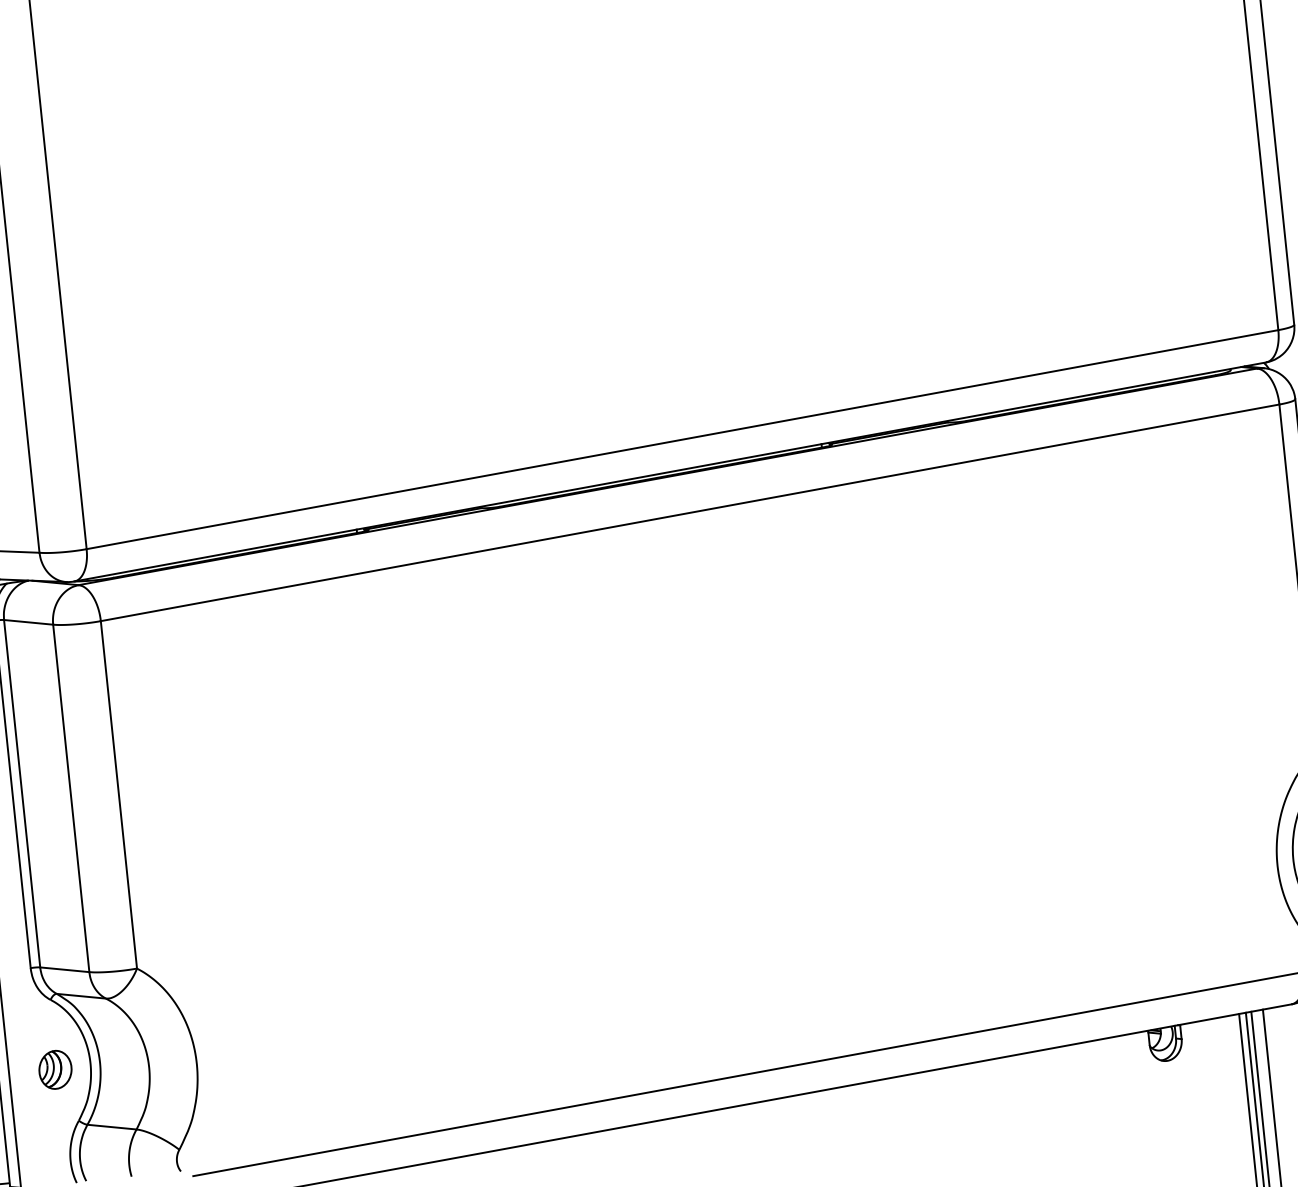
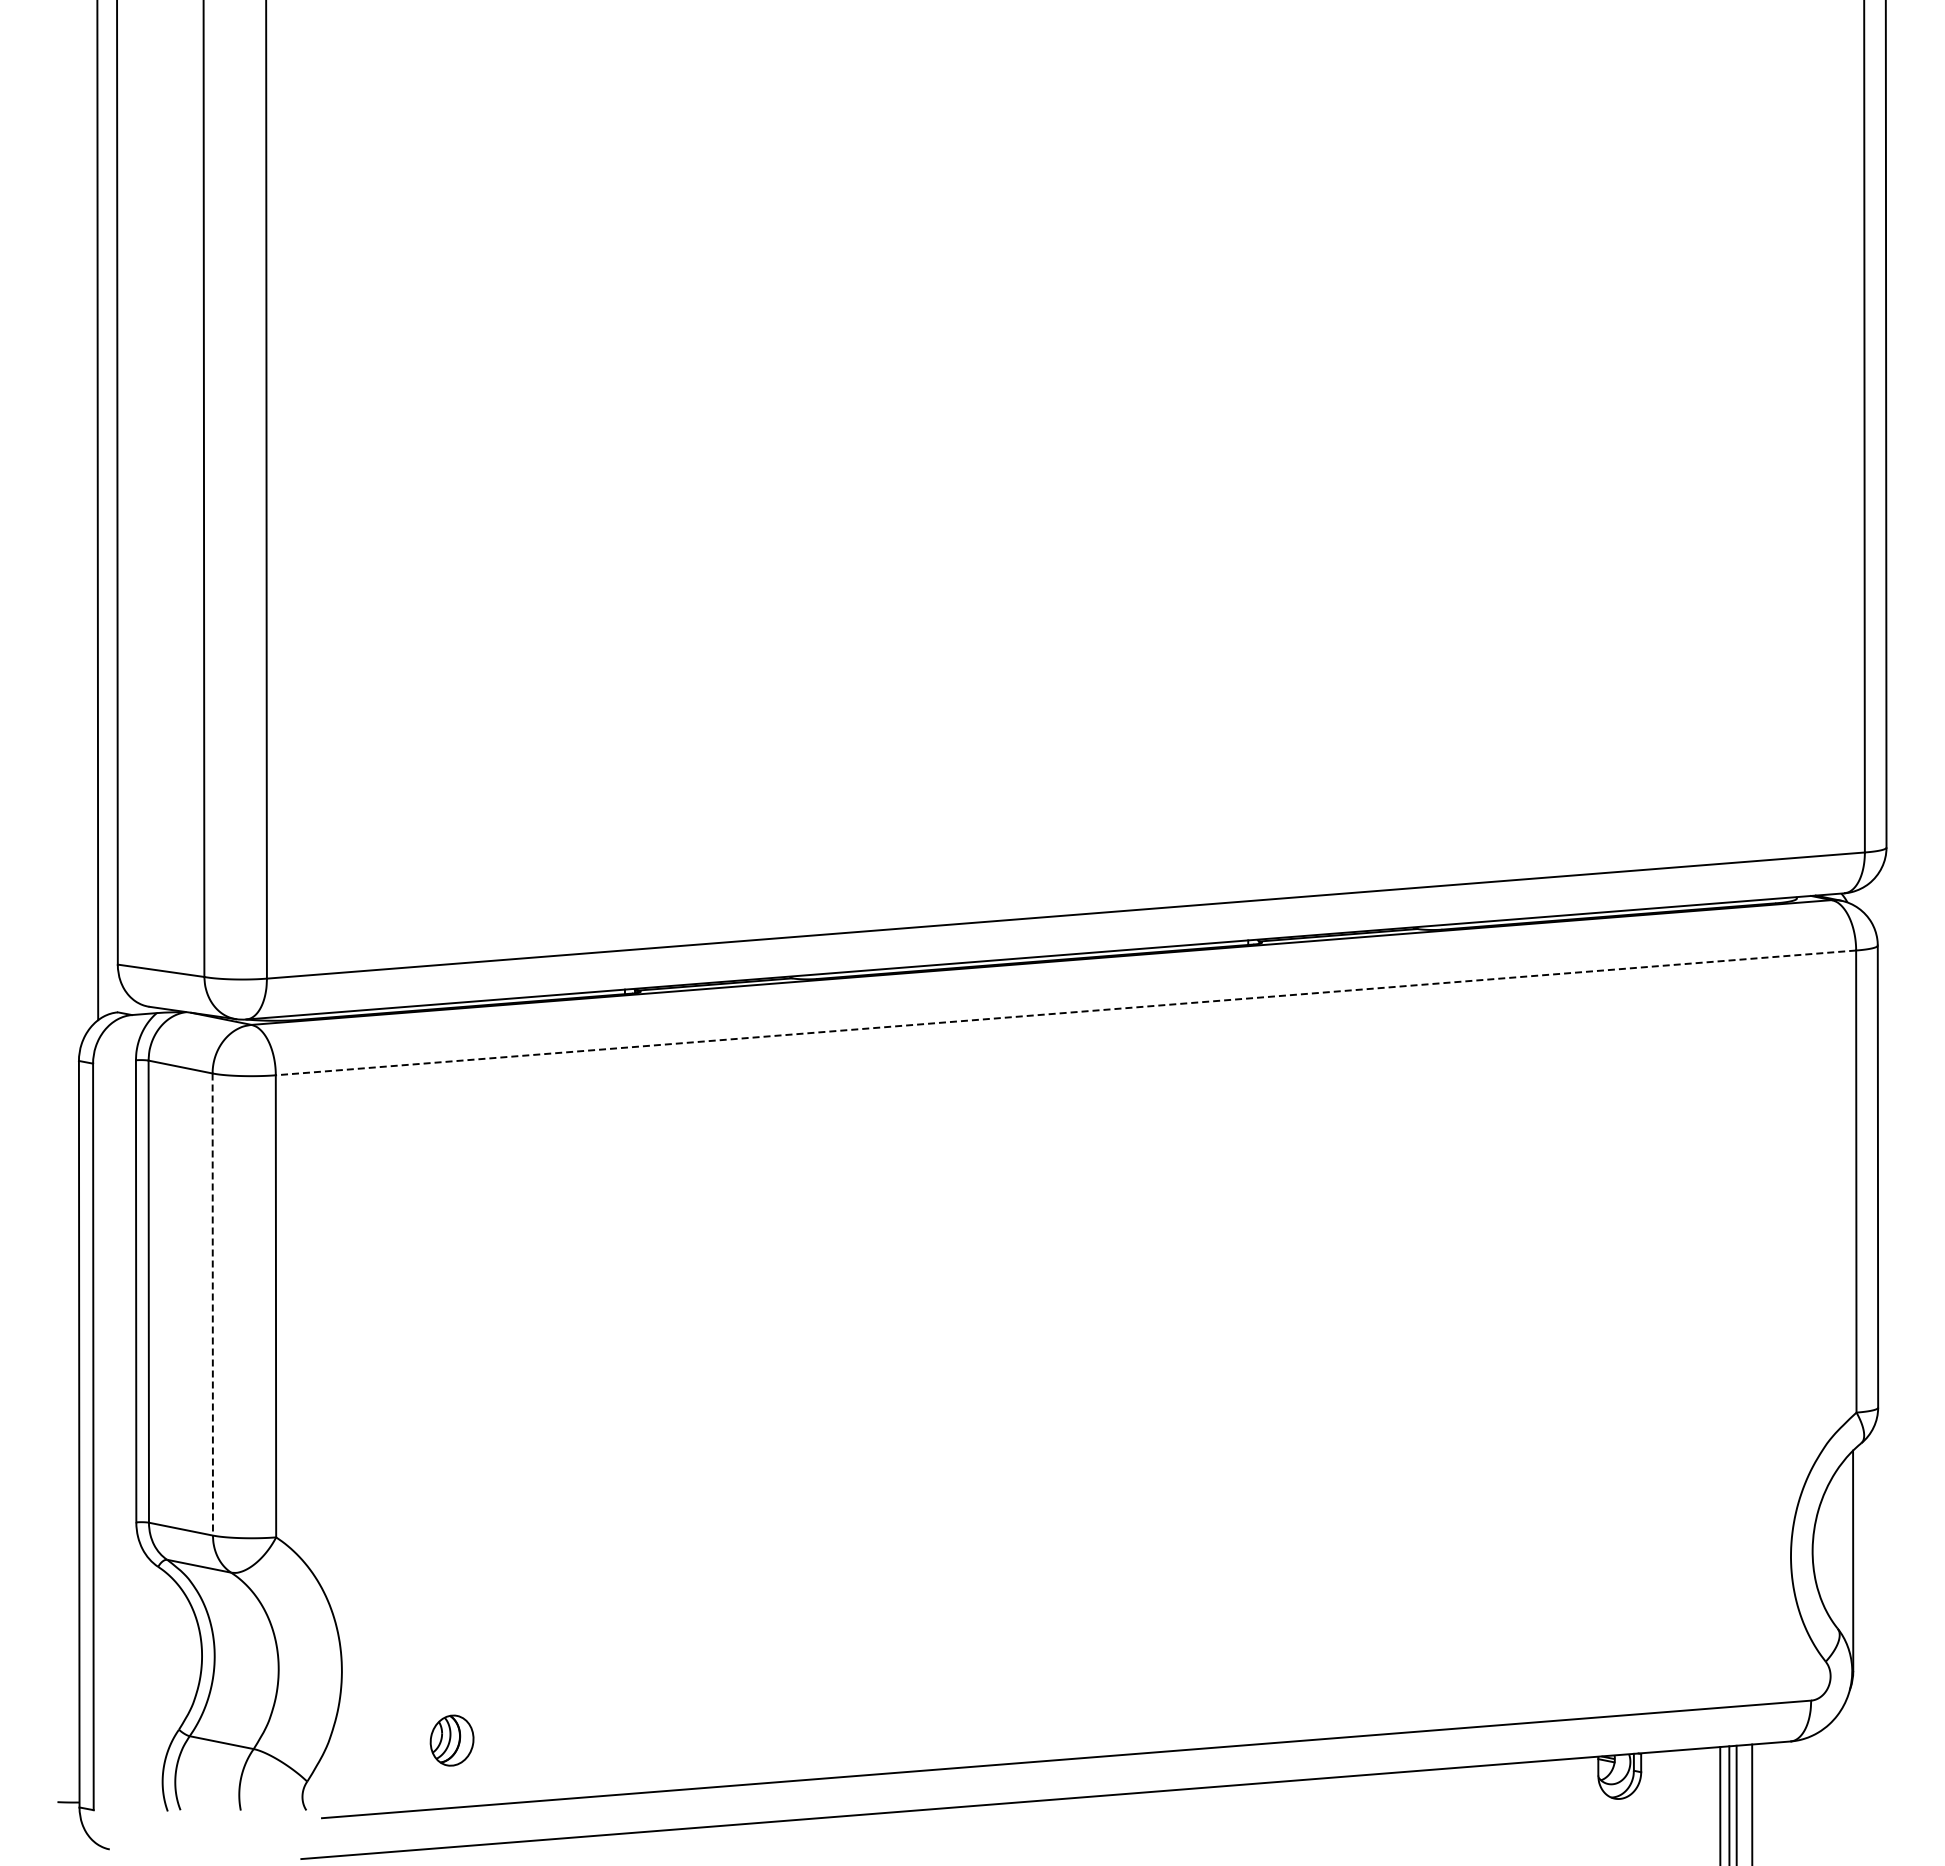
line: (689, 512) -> (1065, 1012), solid -> dashed
line: (71, 799) -> (212, 1305), solid -> dashed
part: (55, 1069) -> (451, 1740), moved

